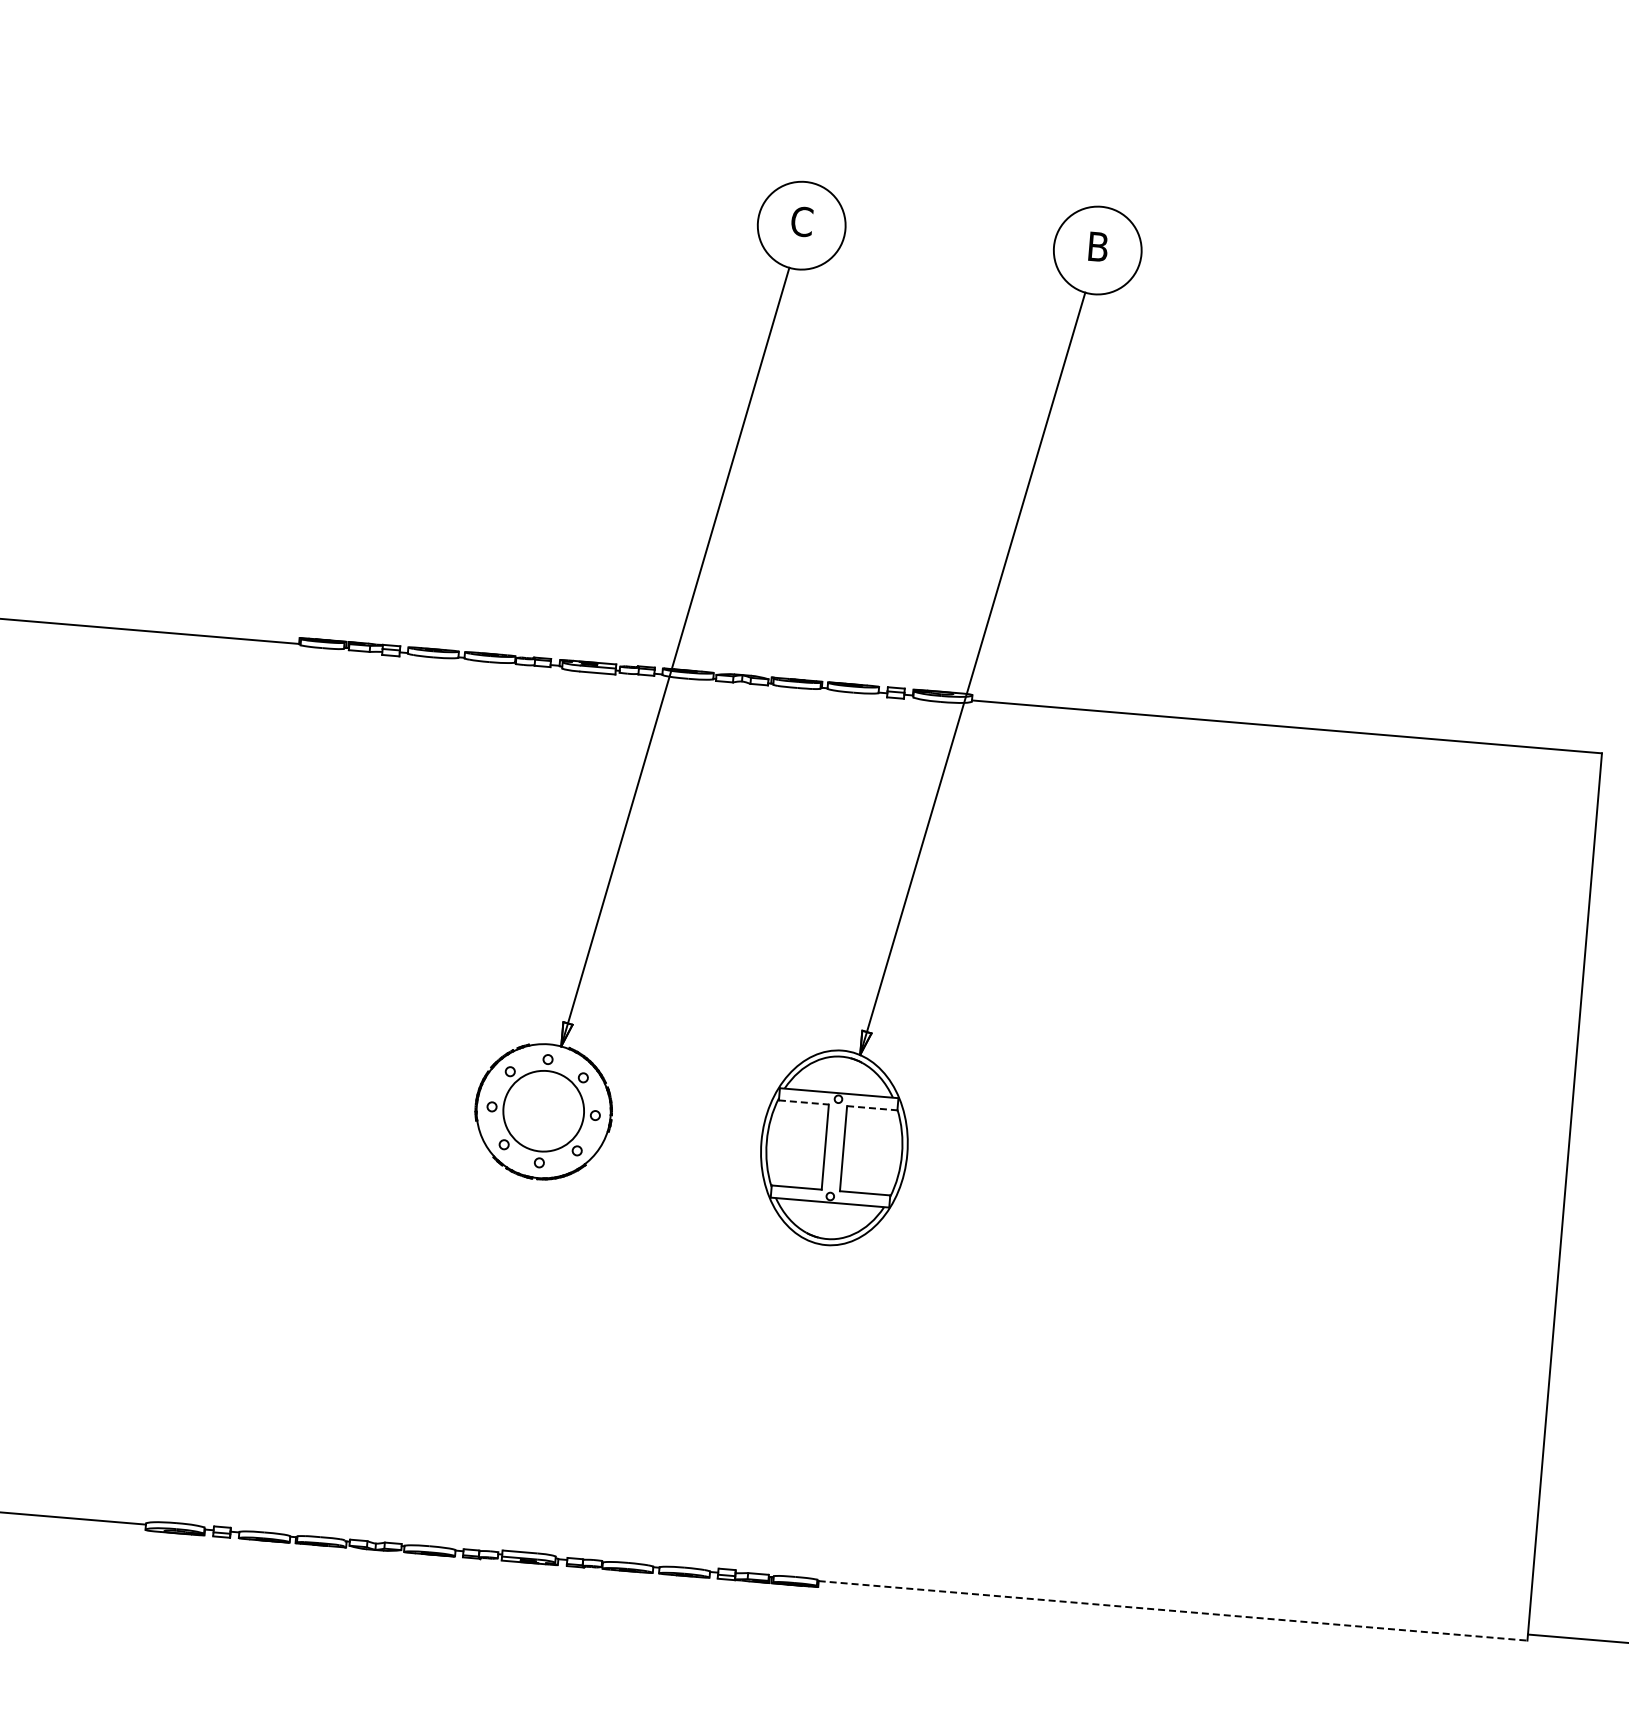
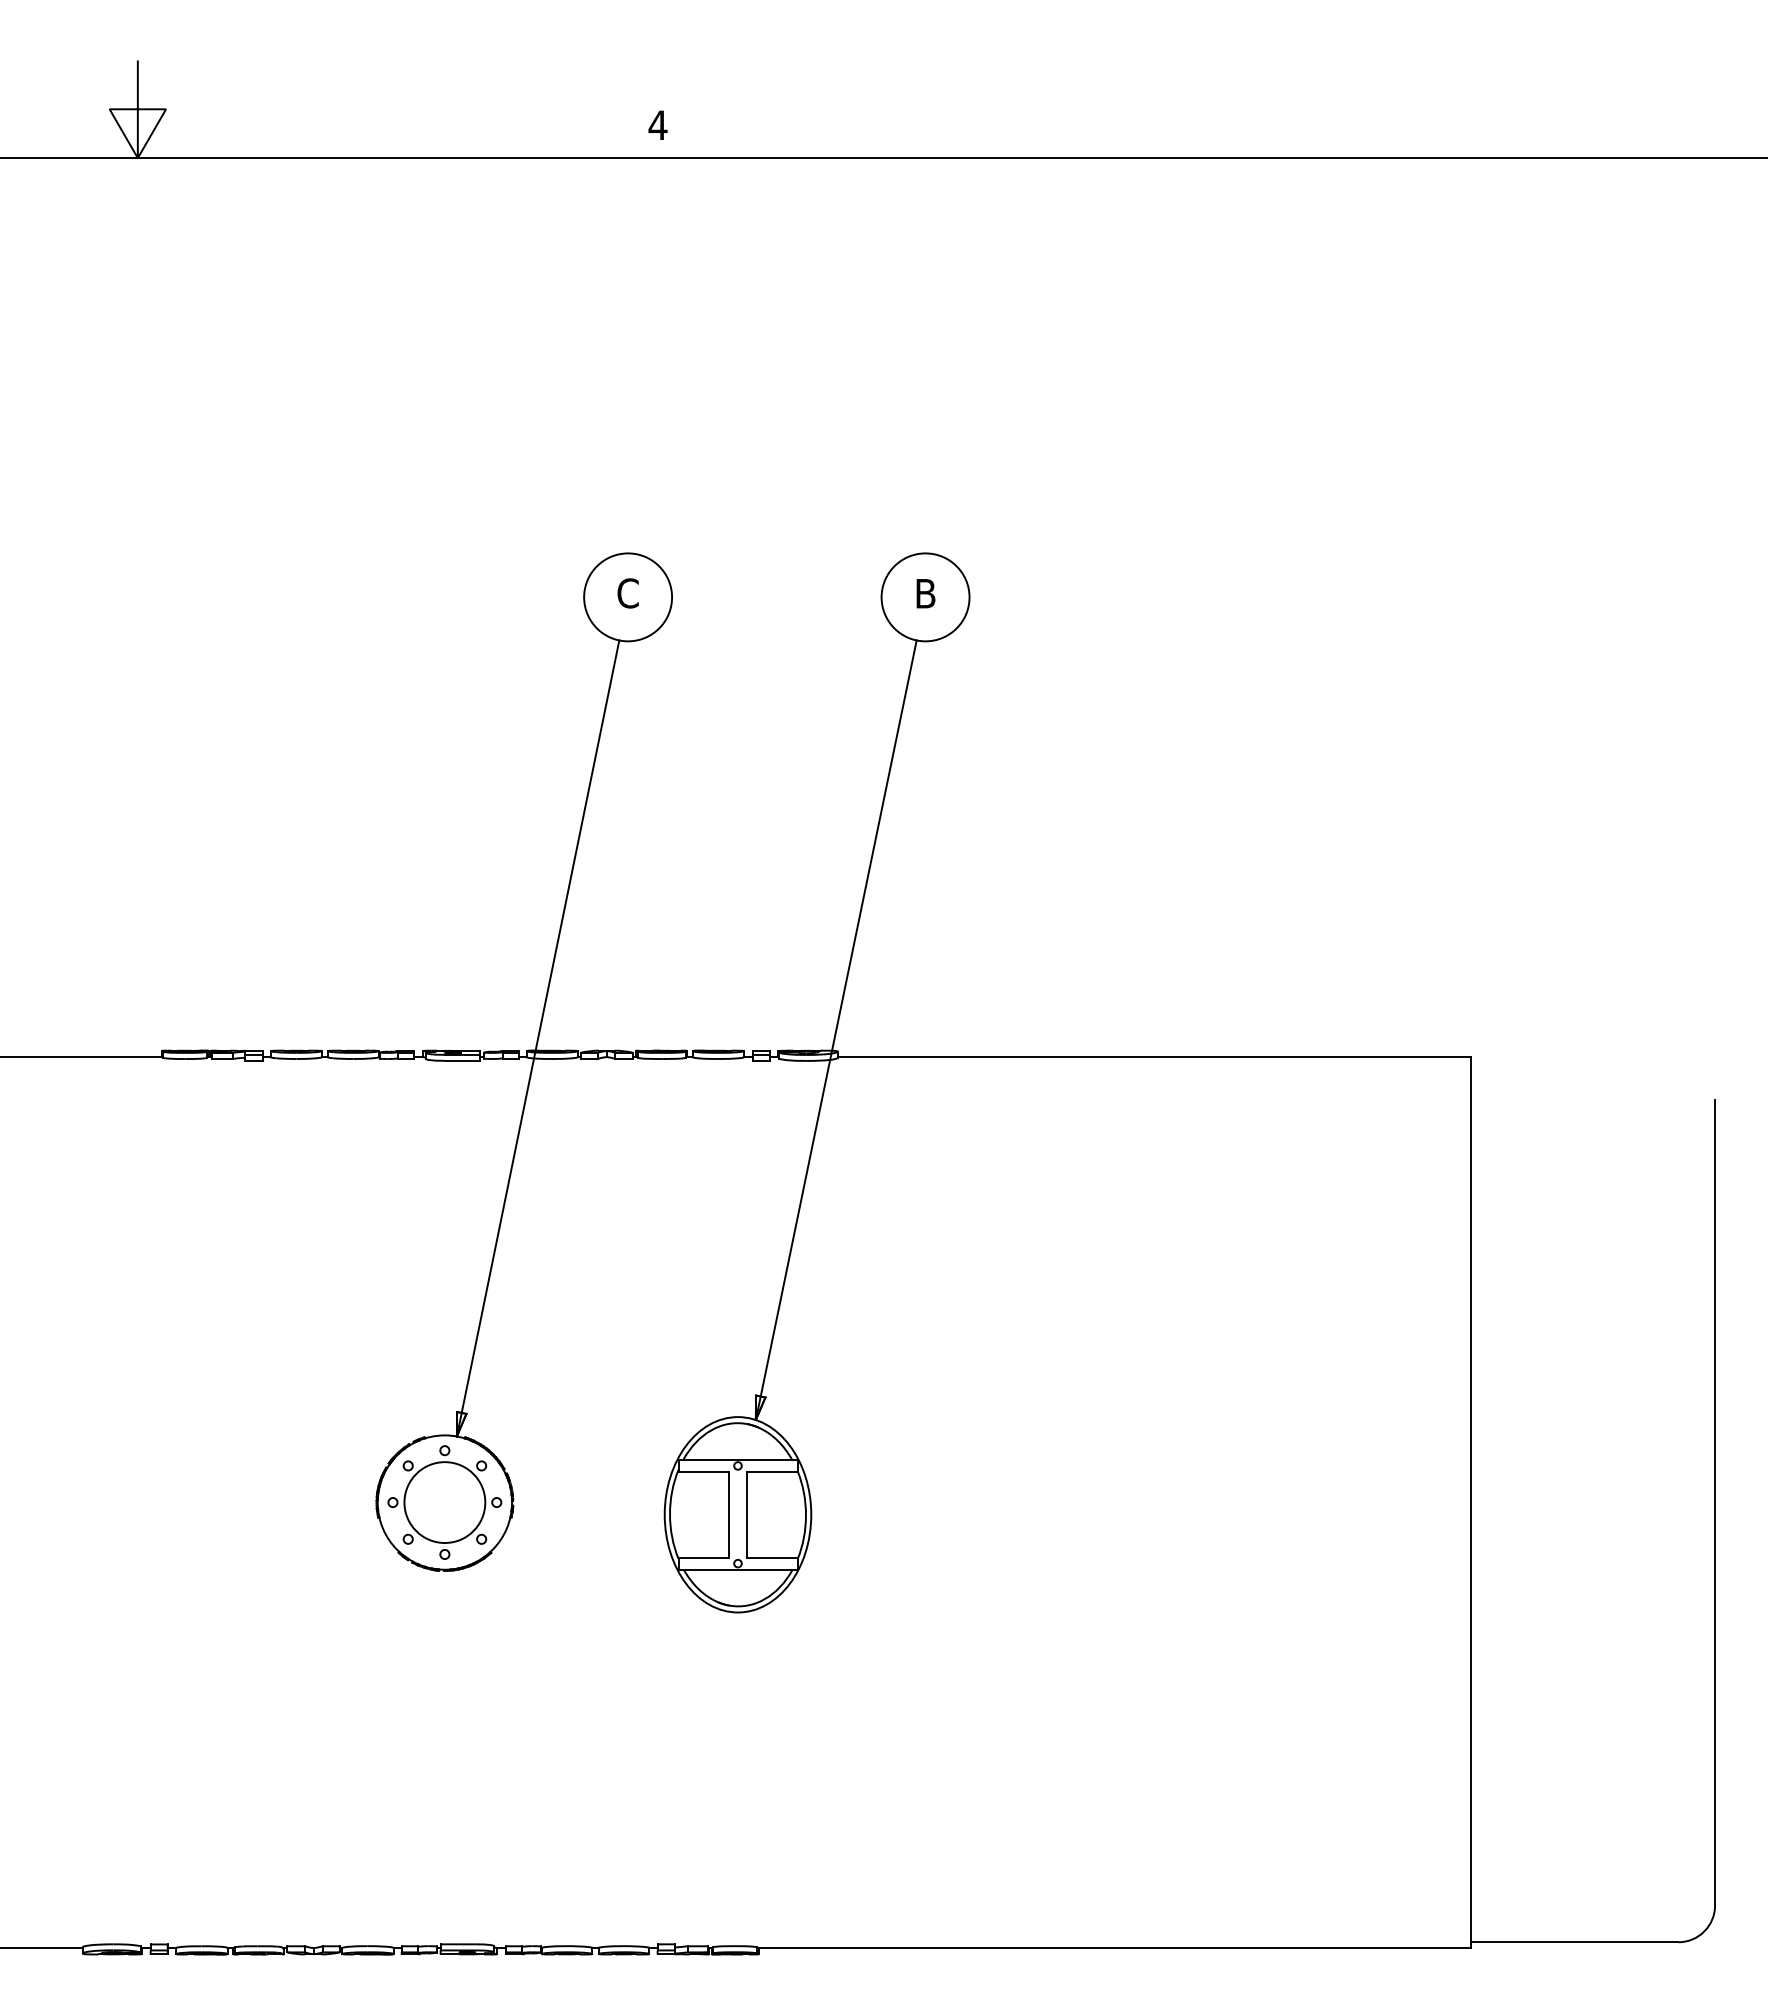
line: (804, 1103) -> (704, 1472), dashed -> solid
line: (872, 1108) -> (772, 1472), dashed -> solid
line: (1173, 1611) -> (1115, 1948), dashed -> solid

